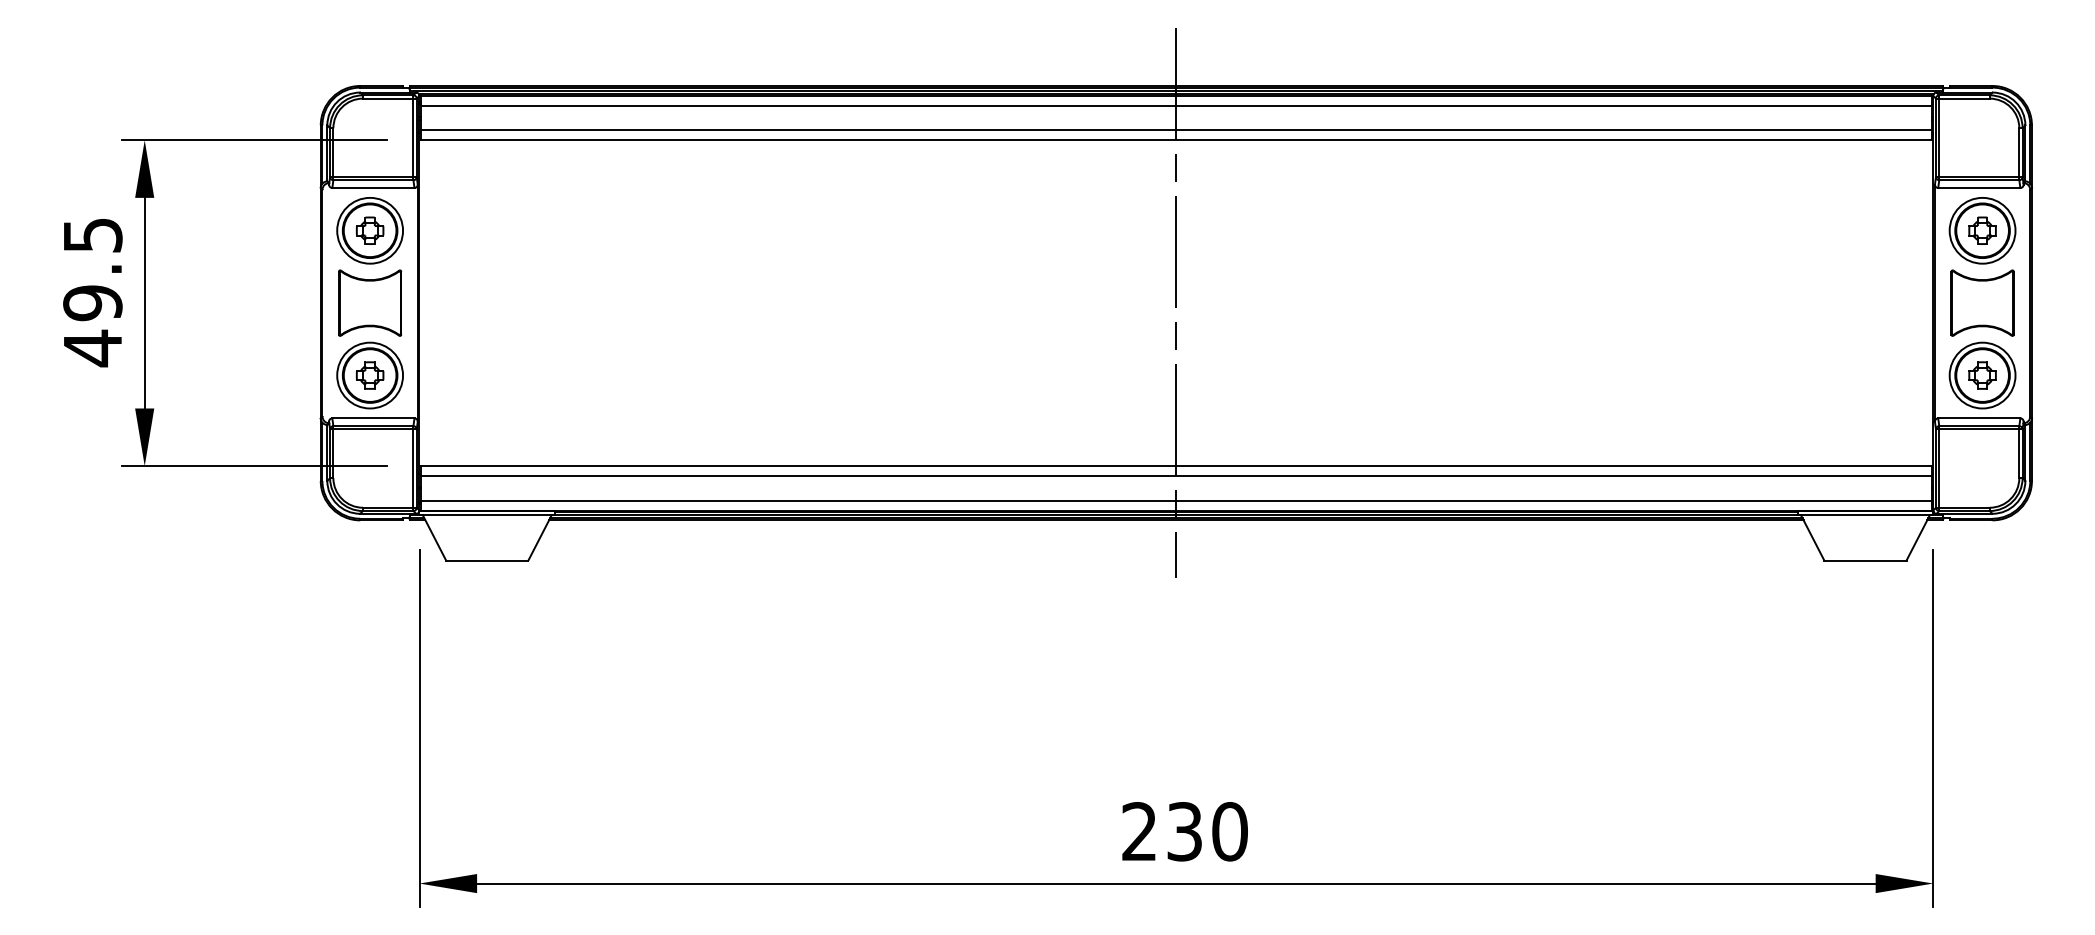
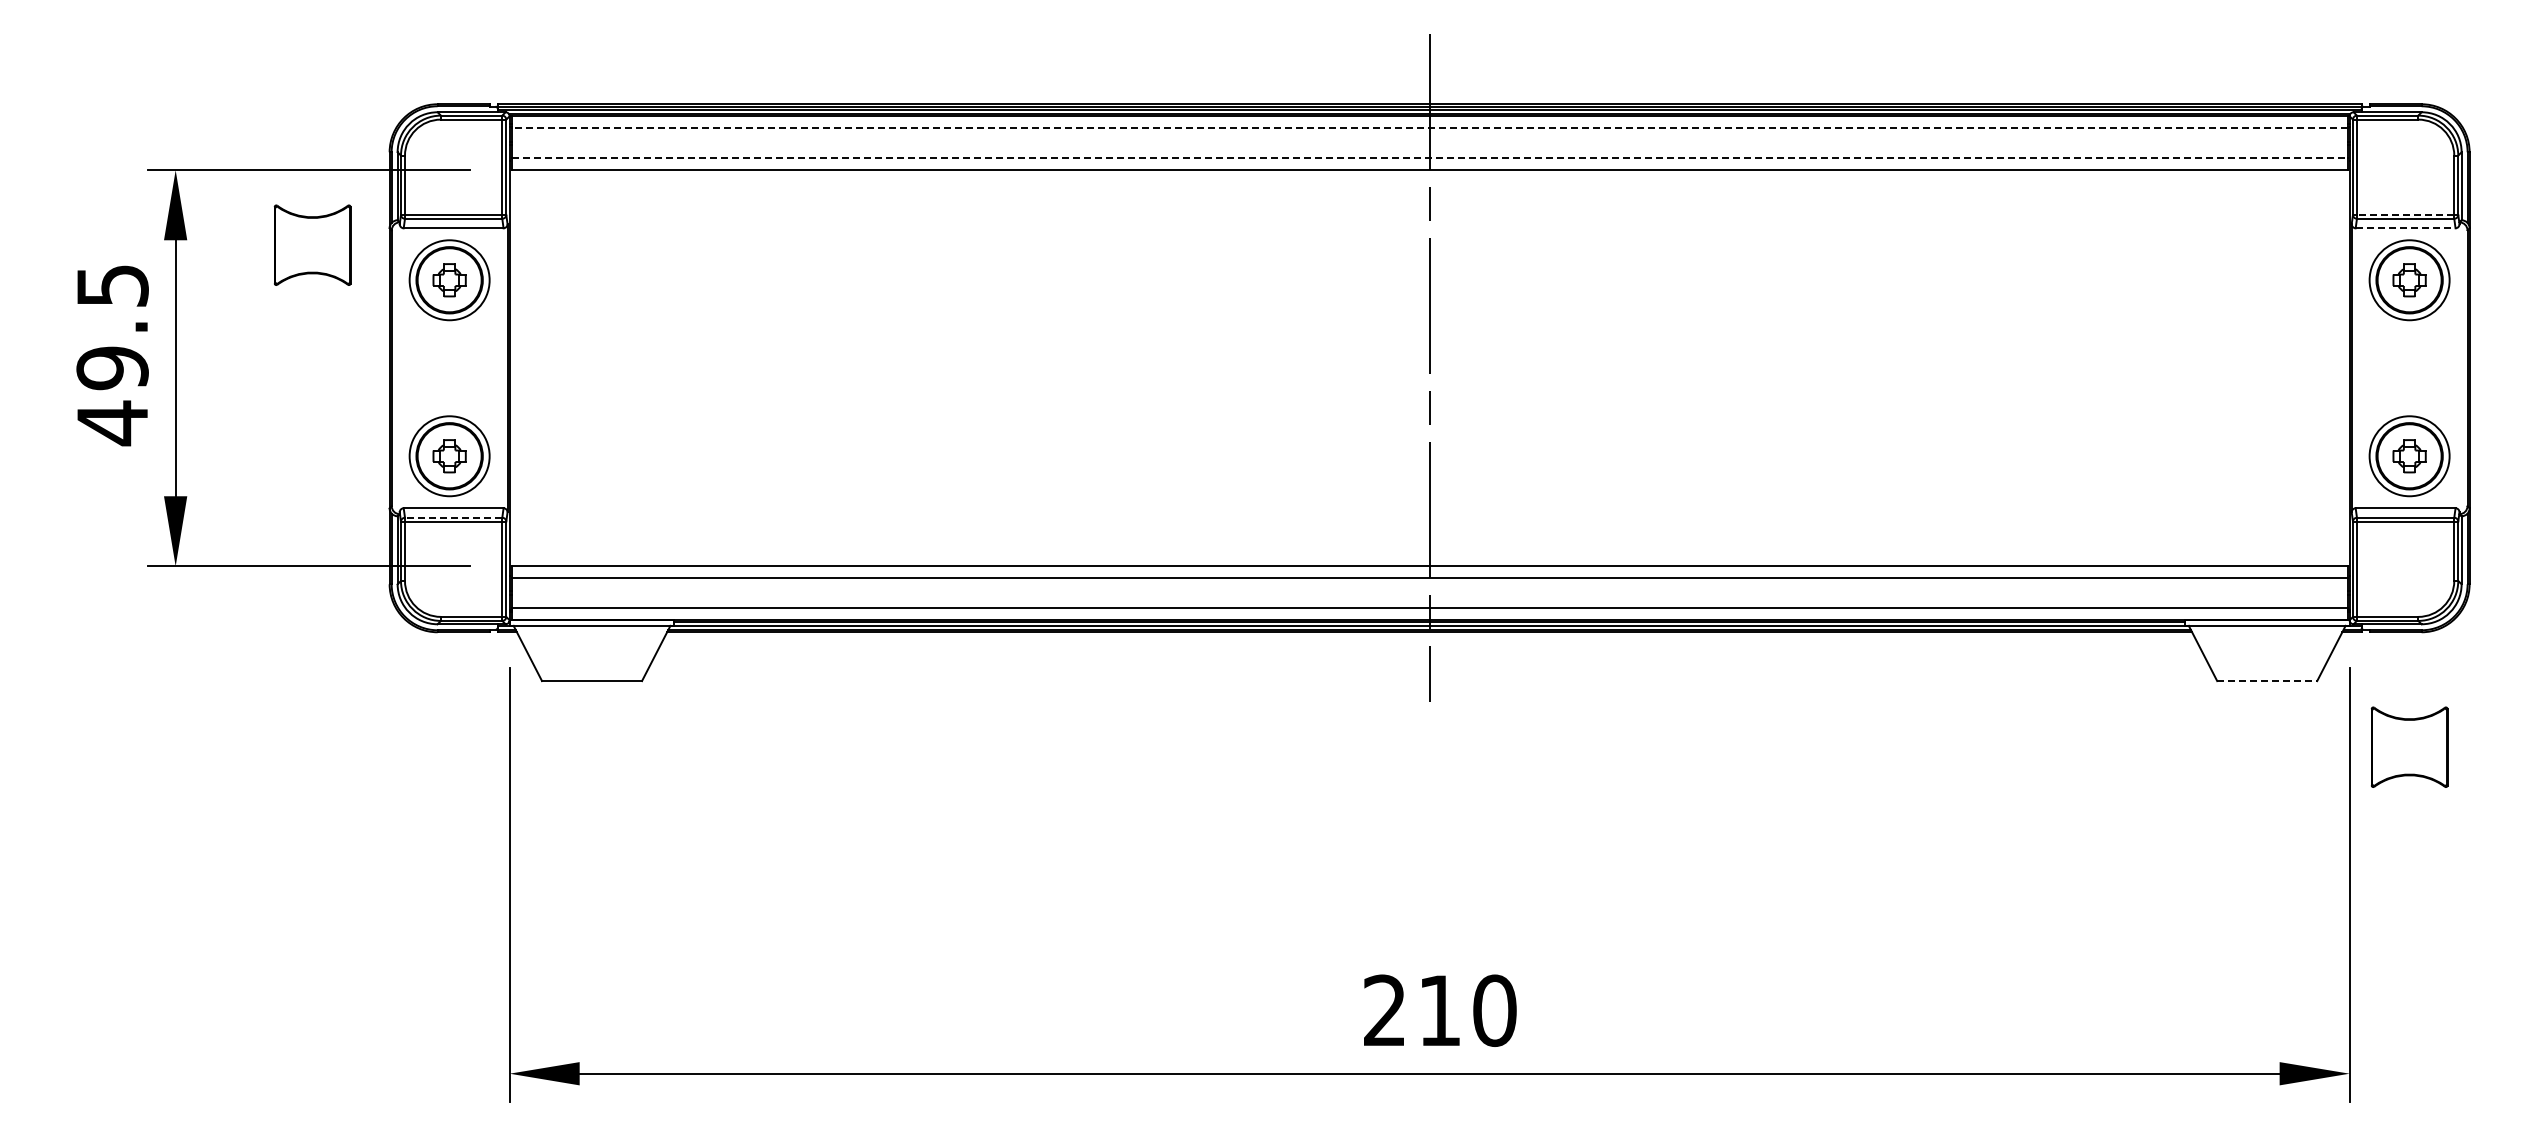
line: (1176, 105) -> (1429, 128), solid -> dashed
line: (1176, 130) -> (1429, 158), solid -> dashed
line: (1979, 176) -> (2405, 214), solid -> dashed
line: (1979, 188) -> (2405, 228), solid -> dashed
part: (370, 302) -> (312, 244), moved
part: (1982, 302) -> (2409, 746), moved
line: (373, 425) -> (453, 517), solid -> dashed
line: (1865, 560) -> (2267, 681), solid -> dashed
text: (1184, 831) -> (1439, 1010), 230 -> 210

